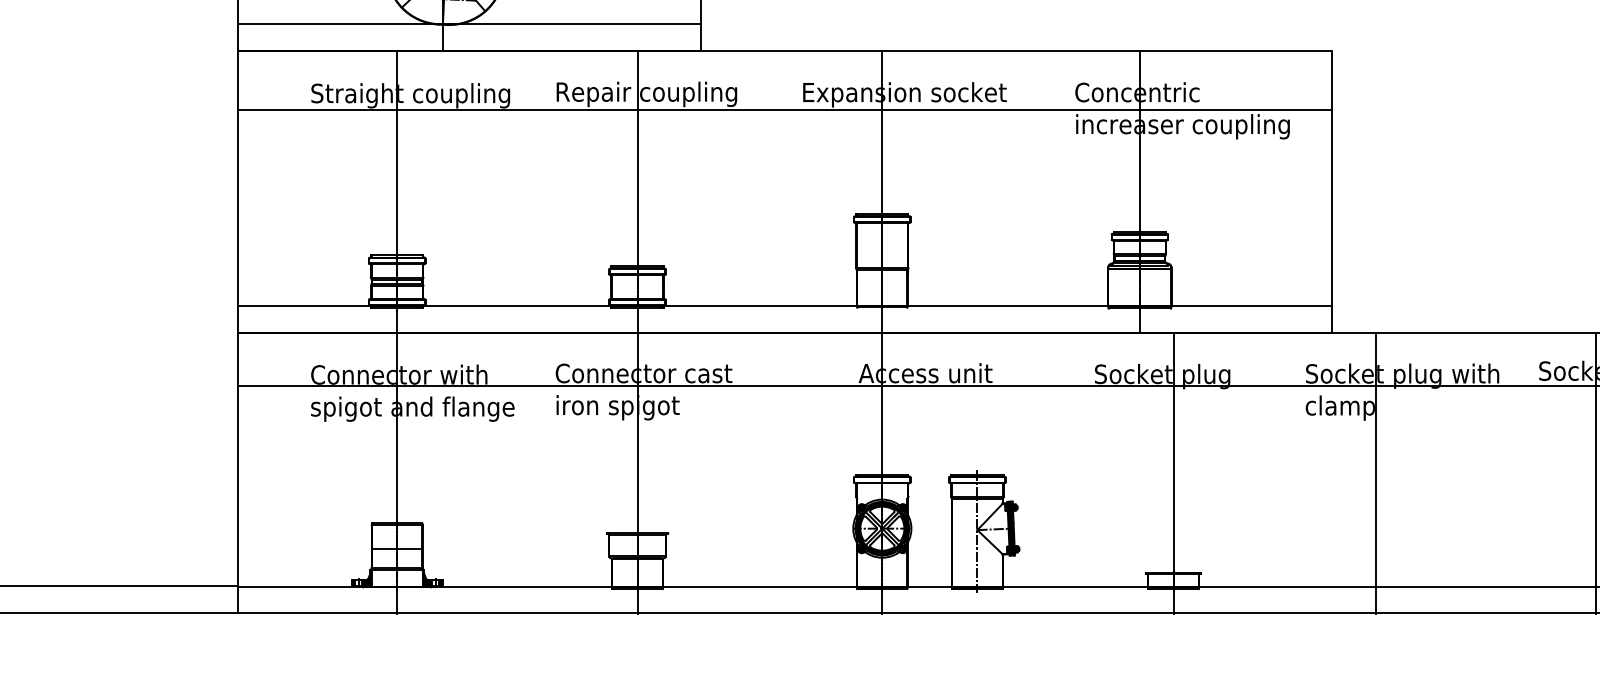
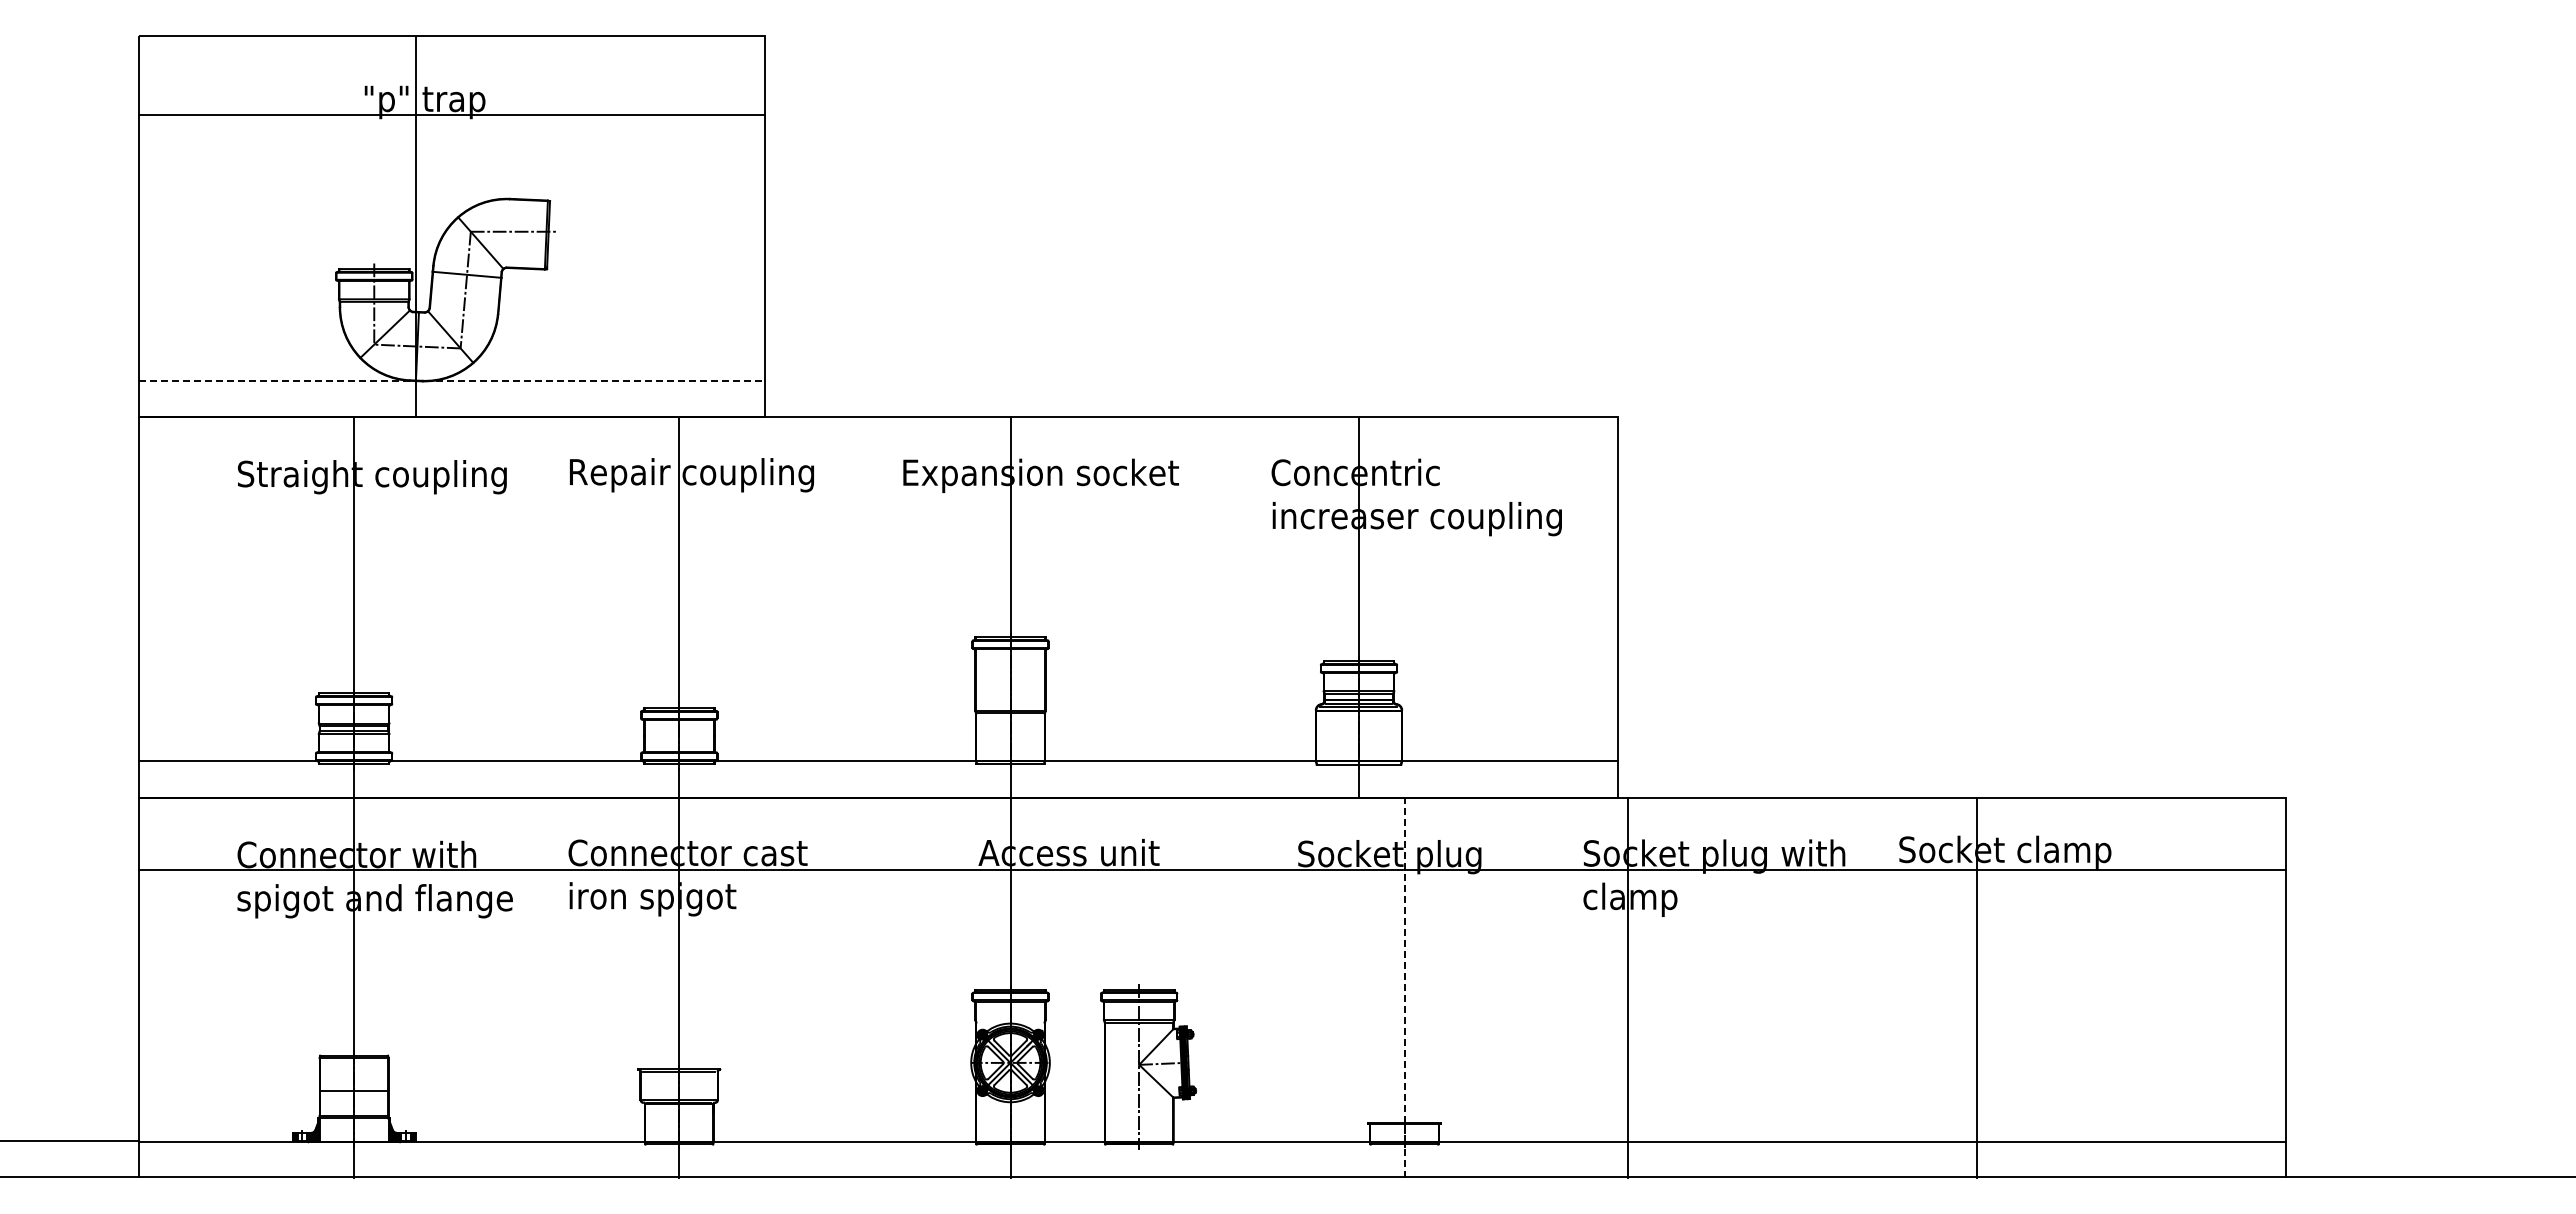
line: (469, 24) -> (452, 380), solid -> dashed
line: (784, 109) -> (878, 495), removed
line: (1173, 472) -> (1404, 987), solid -> dashed
line: (1376, 472) -> (1628, 987), moved

